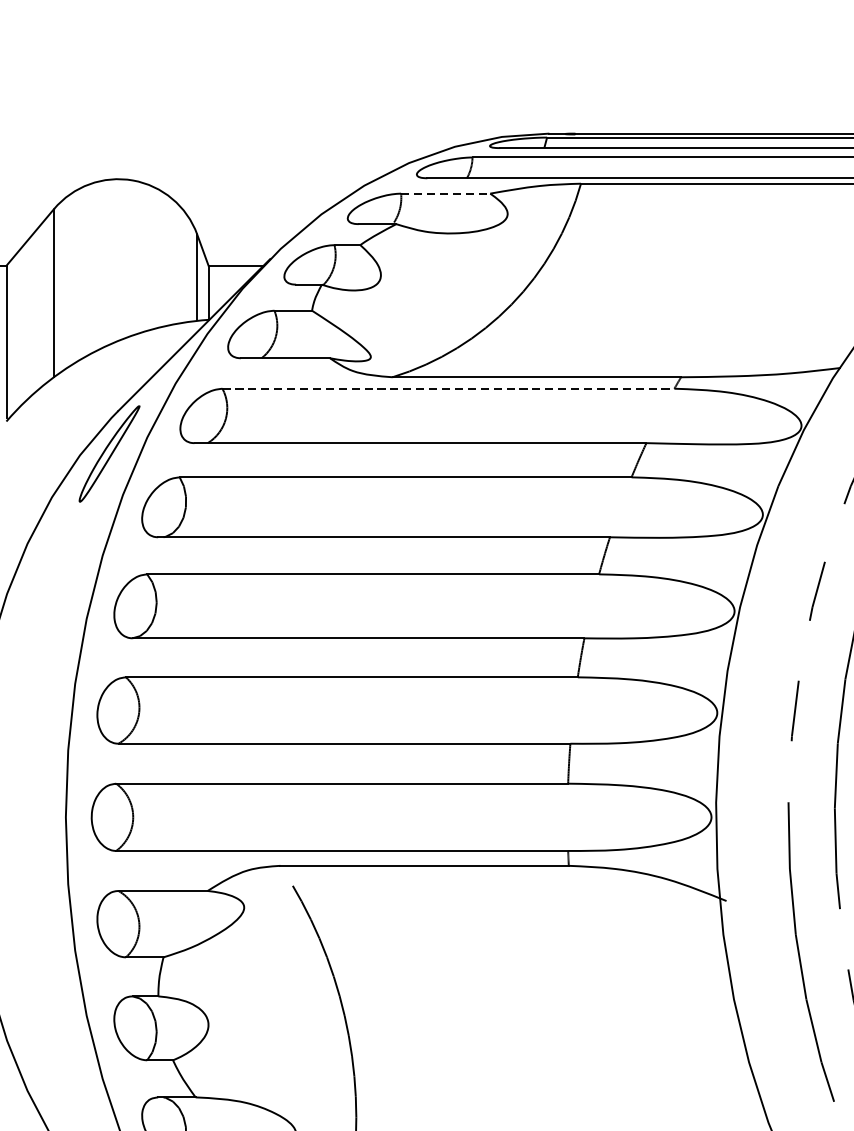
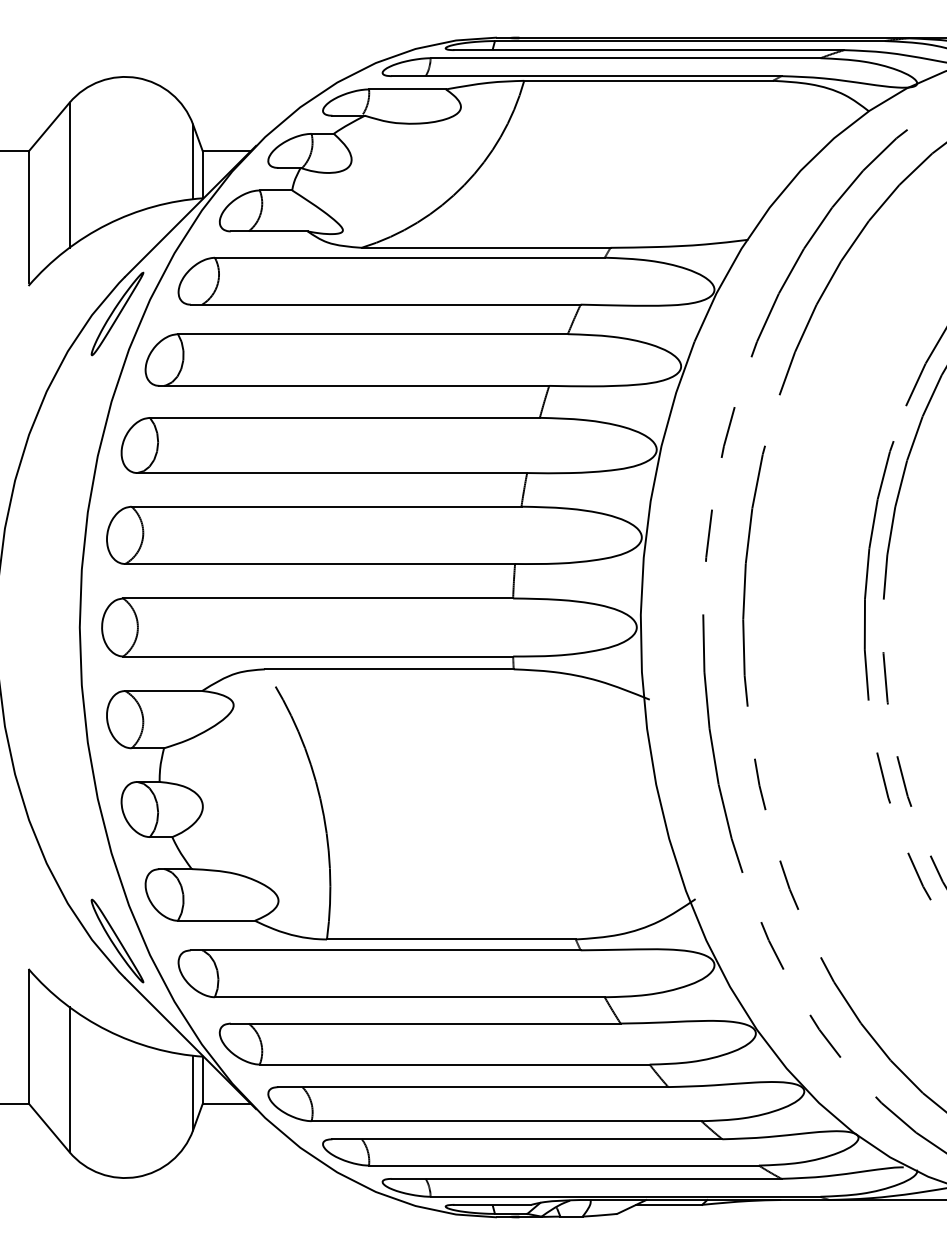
line: (445, 193) -> (407, 89), dashed -> solid
line: (448, 388) -> (409, 257), dashed -> solid

